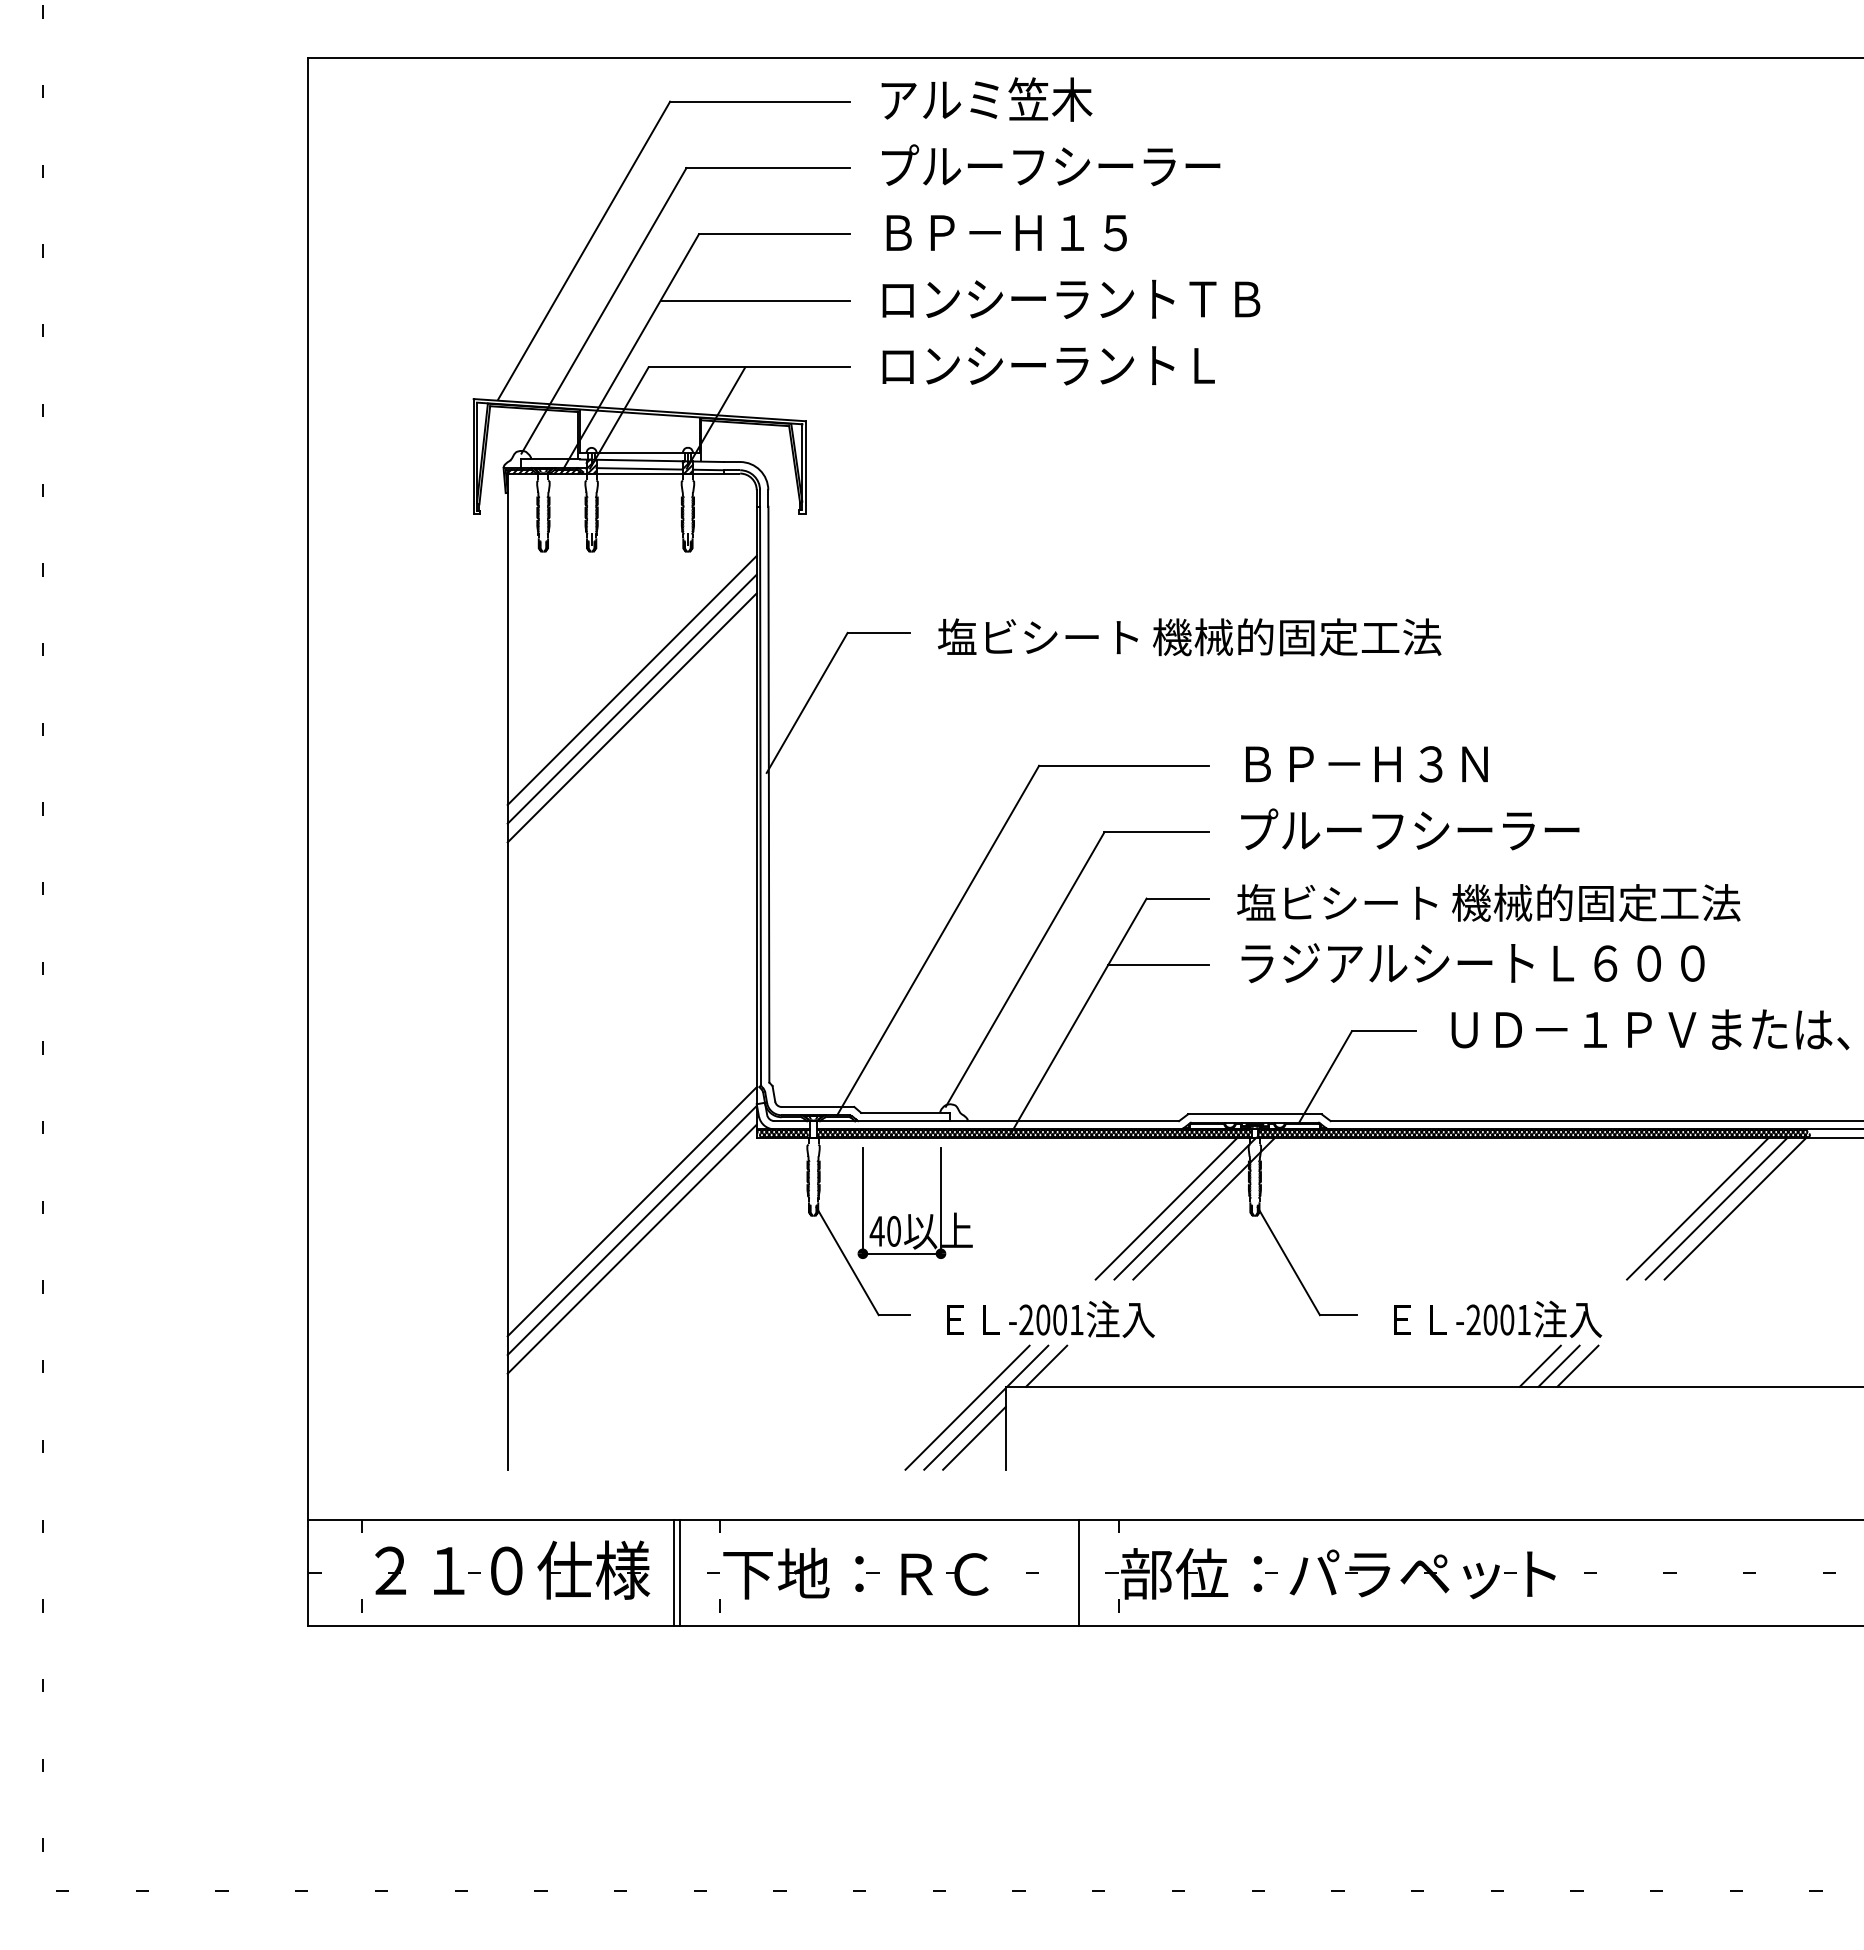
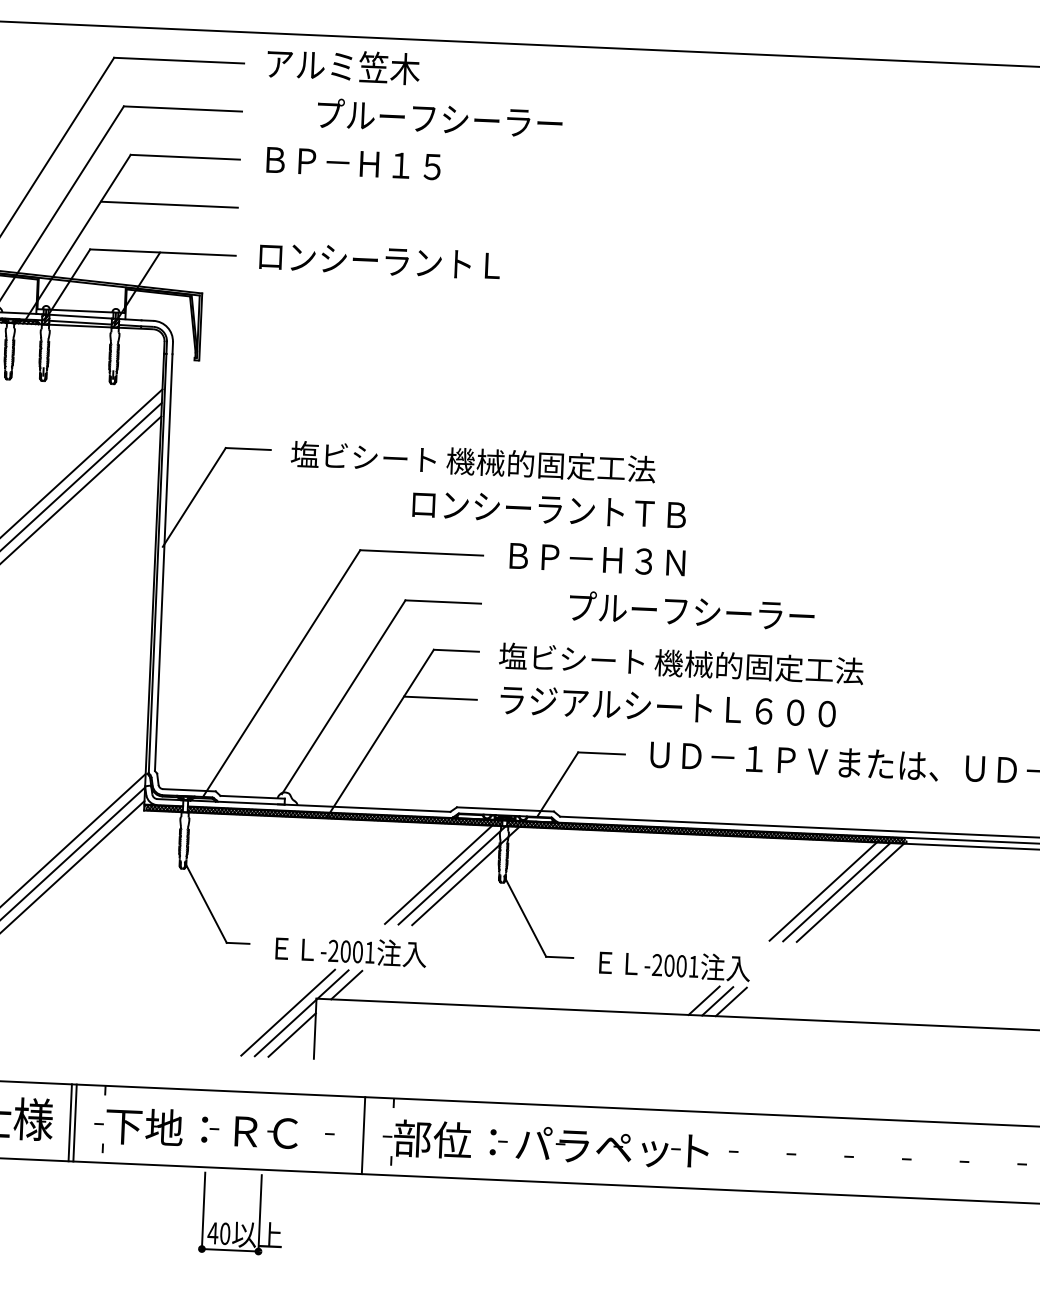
text: (1051, 165) -> (440, 118), moved
text: (1071, 298) -> (549, 508), moved
text: (1410, 829) -> (692, 610), moved
part: (910, 1214) -> (237, 1222), moved

